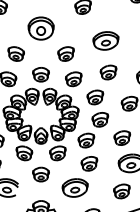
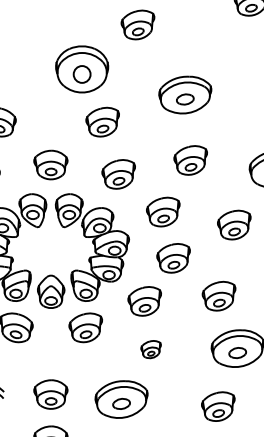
part: (40, 28) -> (80, 69), moved
part: (89, 163) -> (151, 348), size x0.6
part: (40, 174) -> (49, 394), moved

